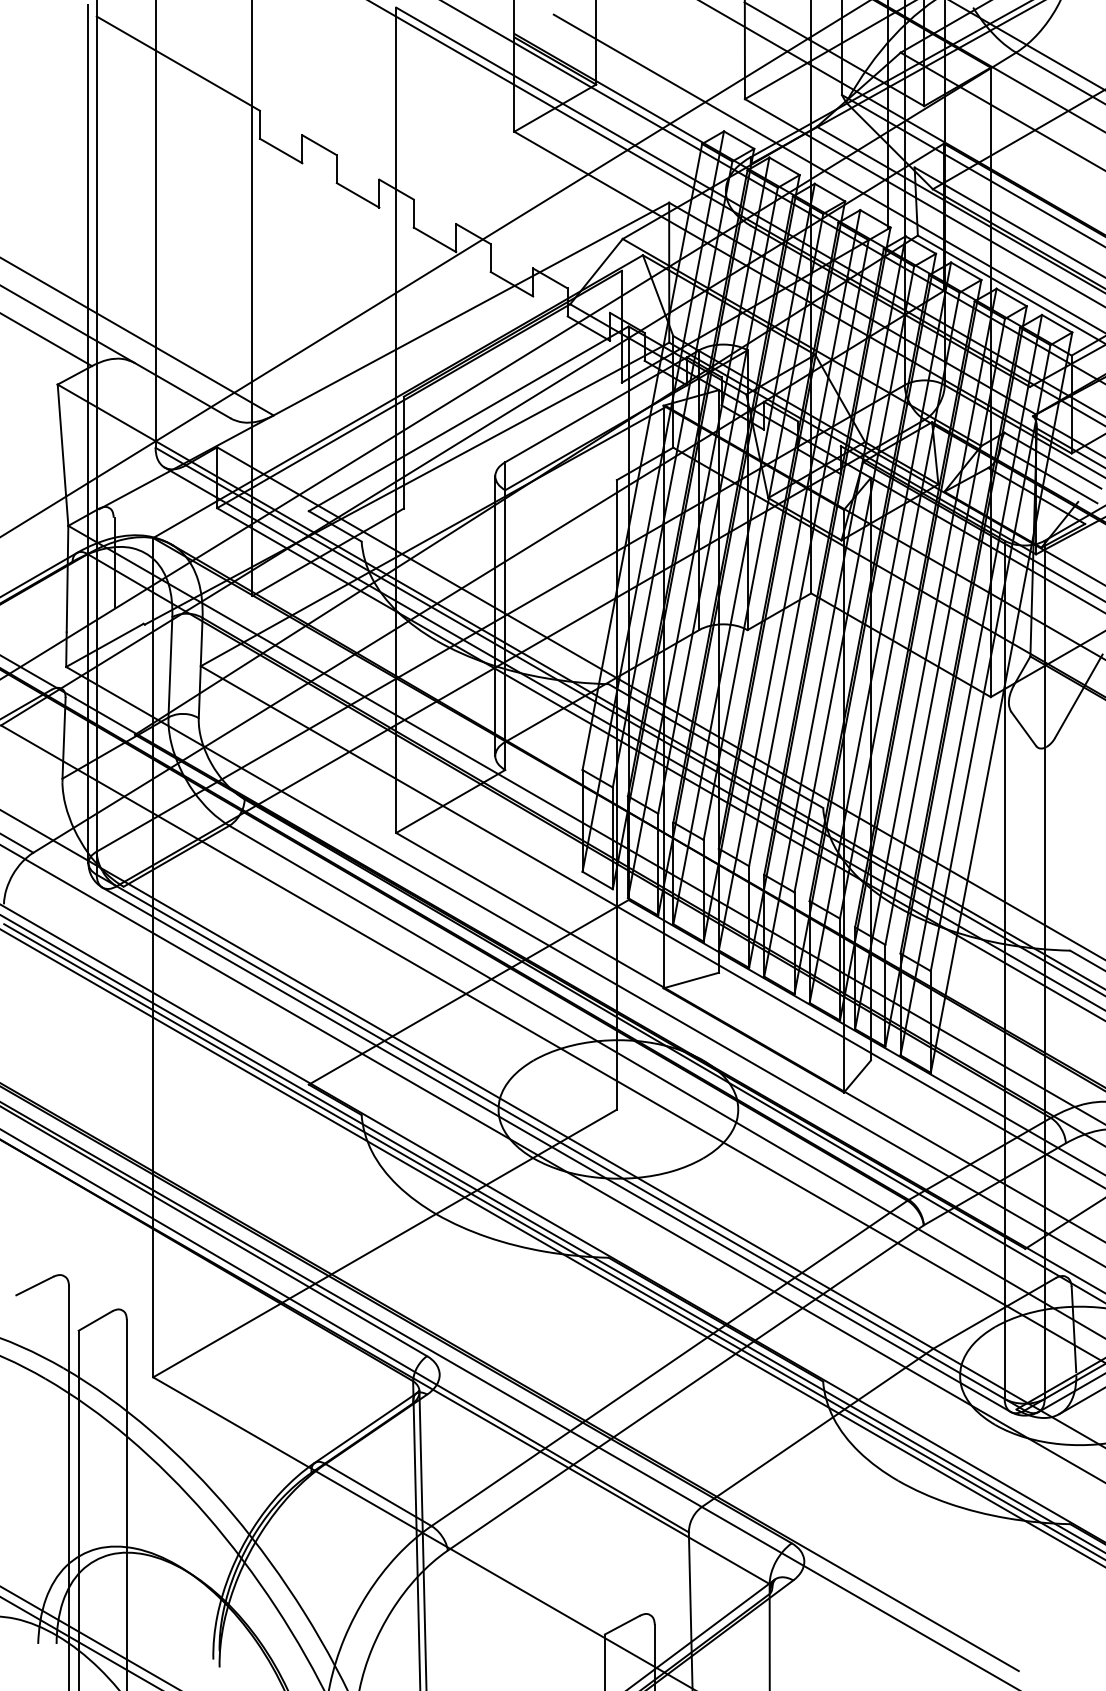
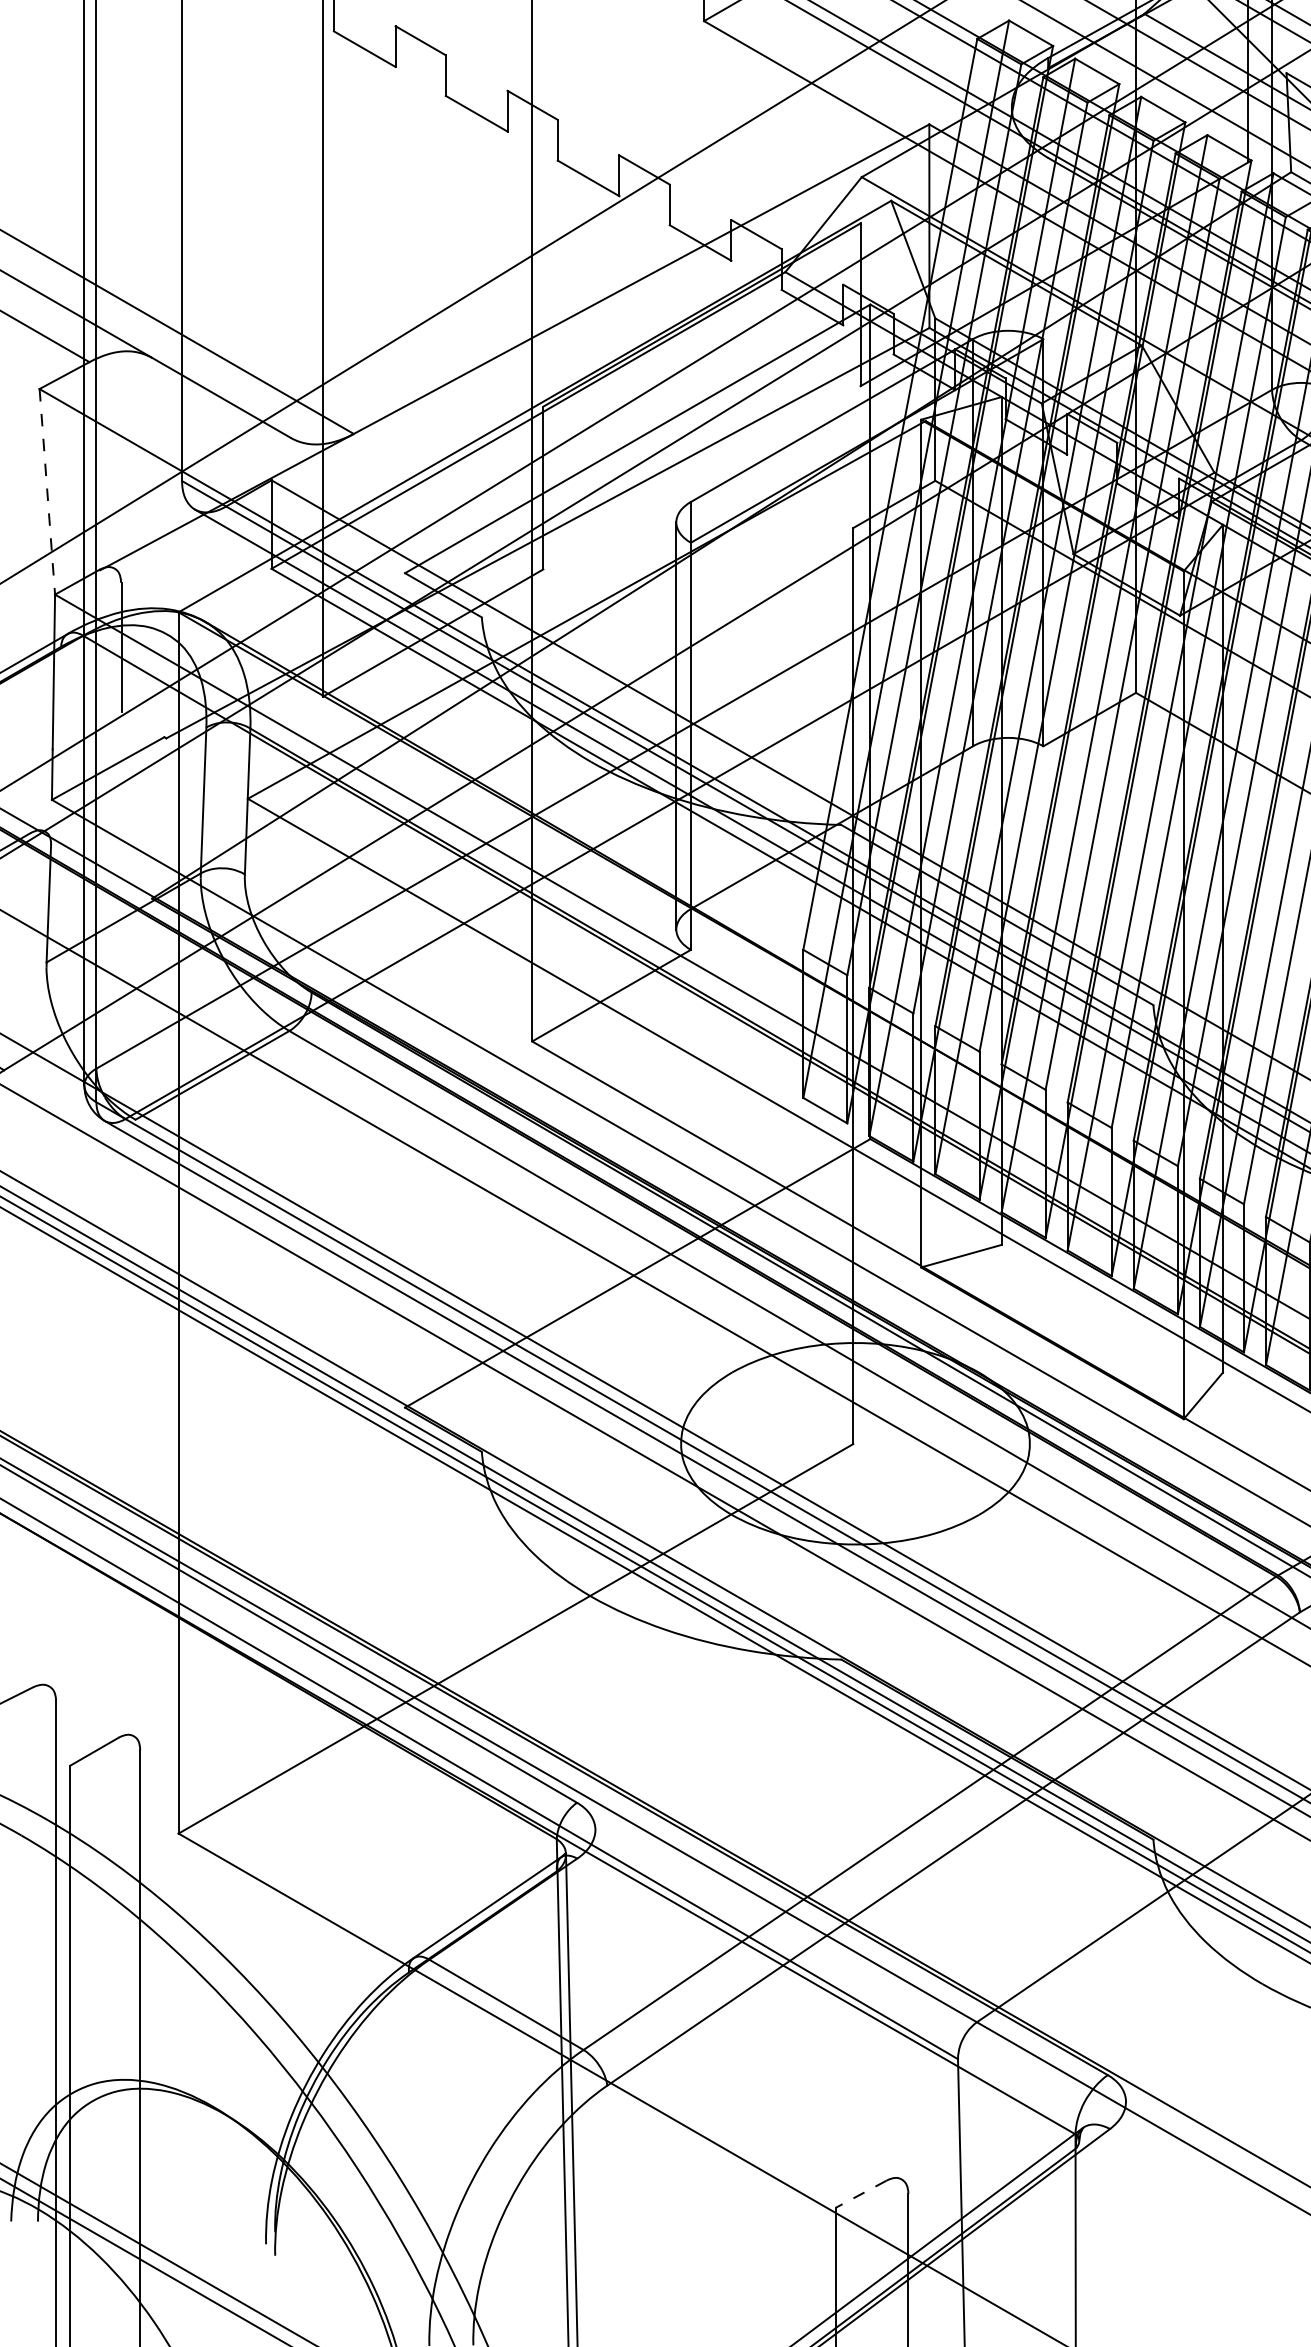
line: (63, 455) -> (48, 492), solid -> dashed
line: (622, 1625) -> (861, 2194), solid -> dashed

